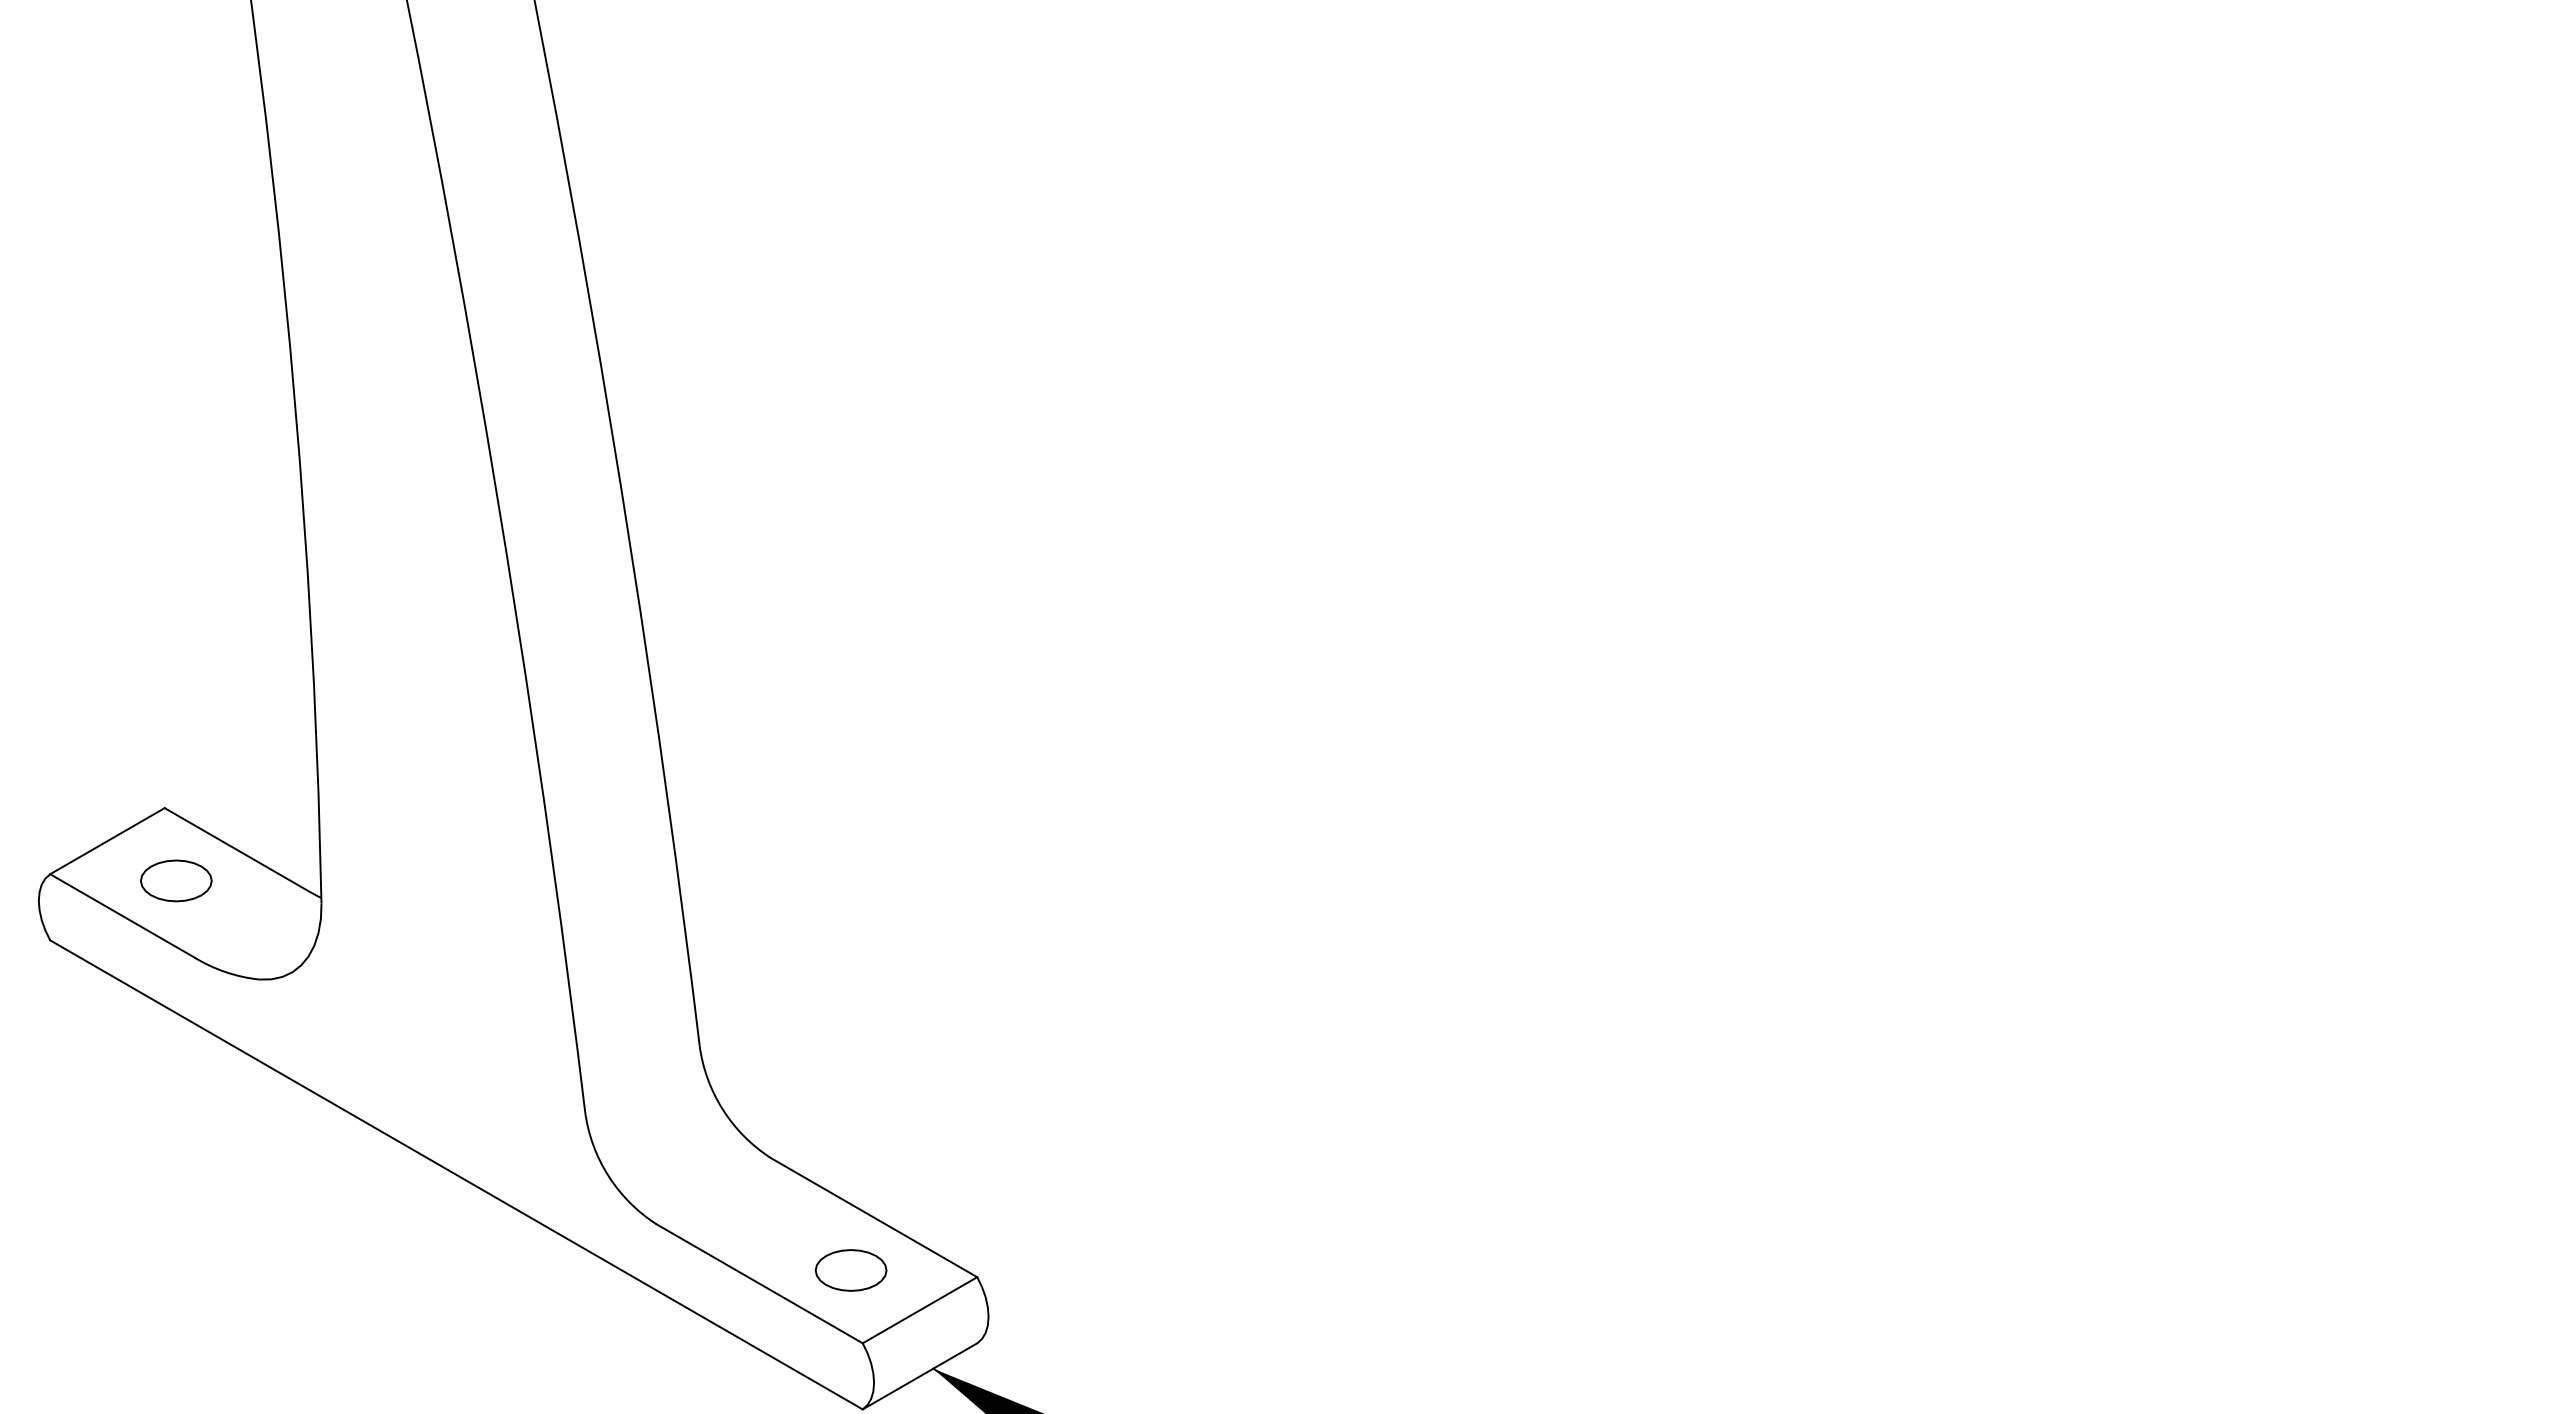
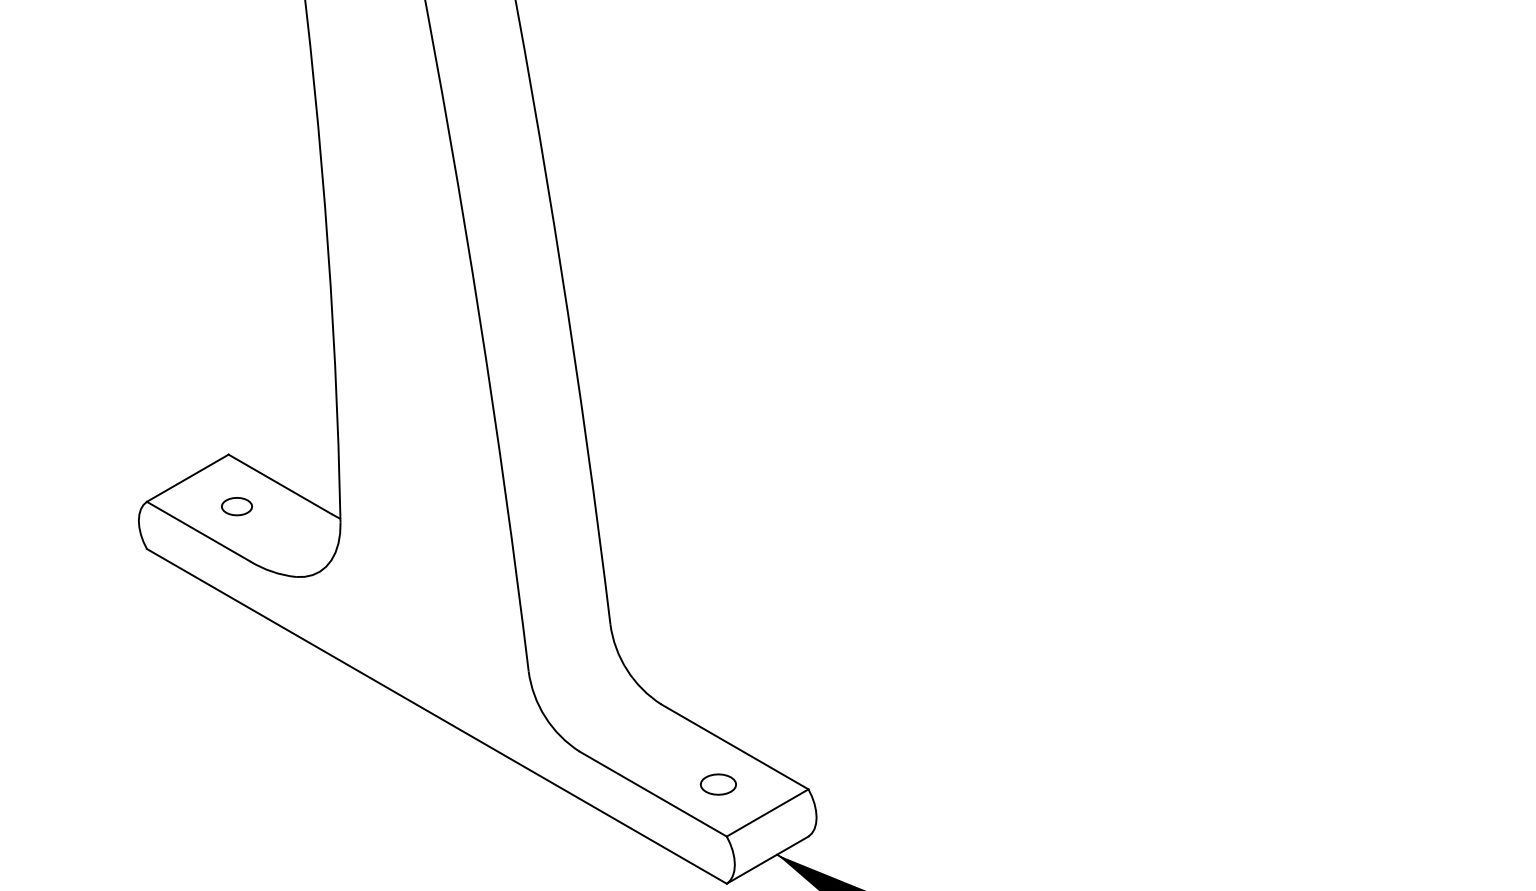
part: (176, 880) -> (237, 506), size x0.6
part: (850, 1270) -> (718, 784), size x0.7

